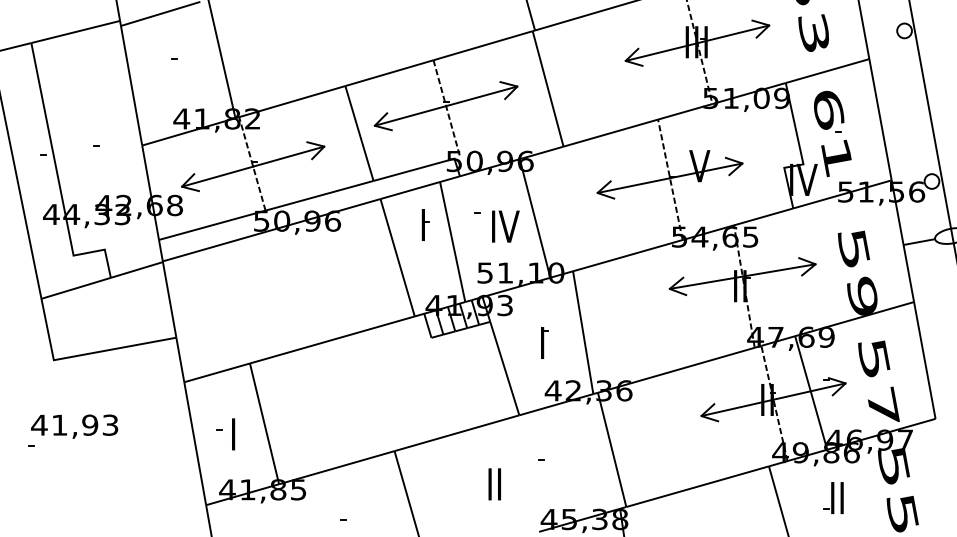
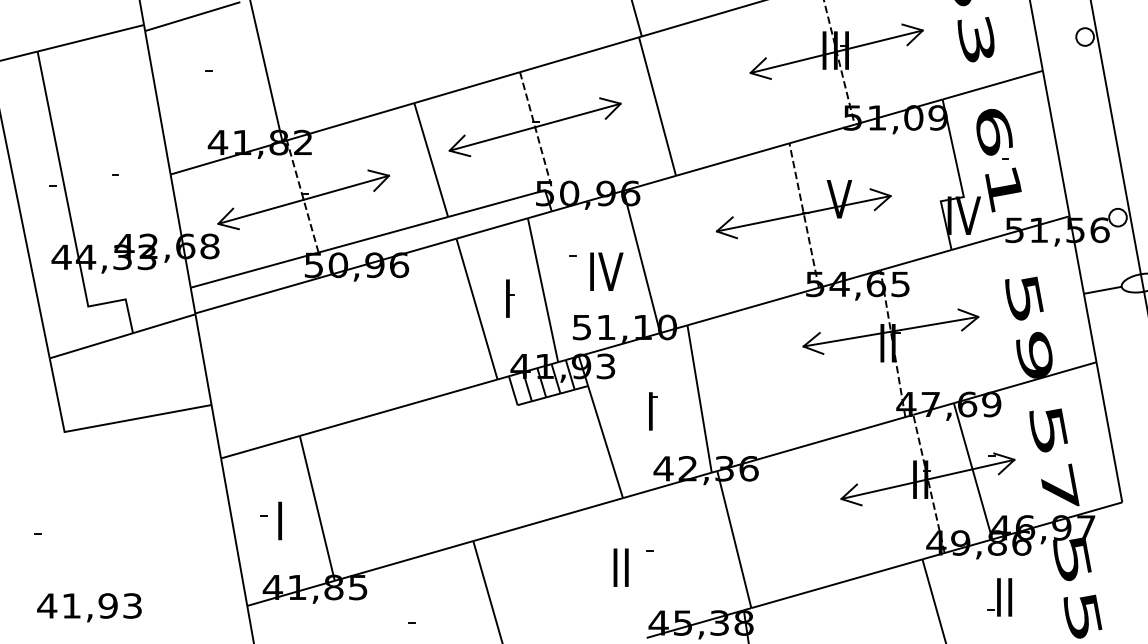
part: (425, 224) -> (510, 298), moved
text: (74, 426) -> (89, 607), moved
text: (494, 484) -> (620, 567), moved

